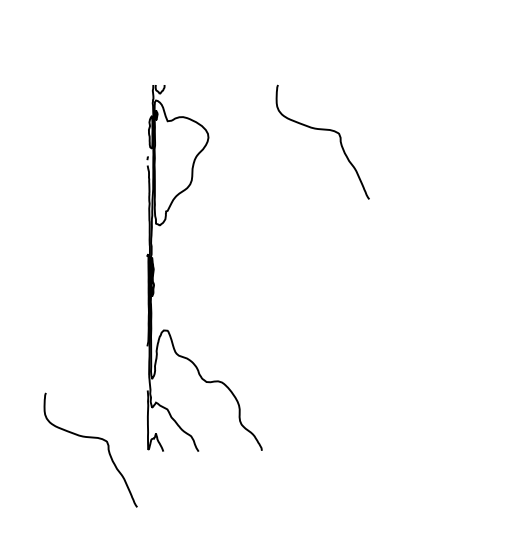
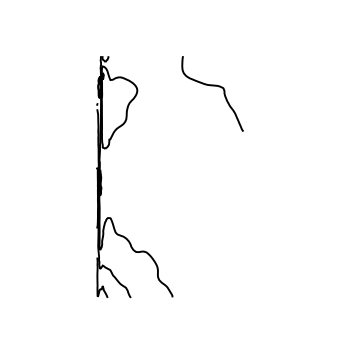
curve: (90, 438) -> (59, 289), removed

